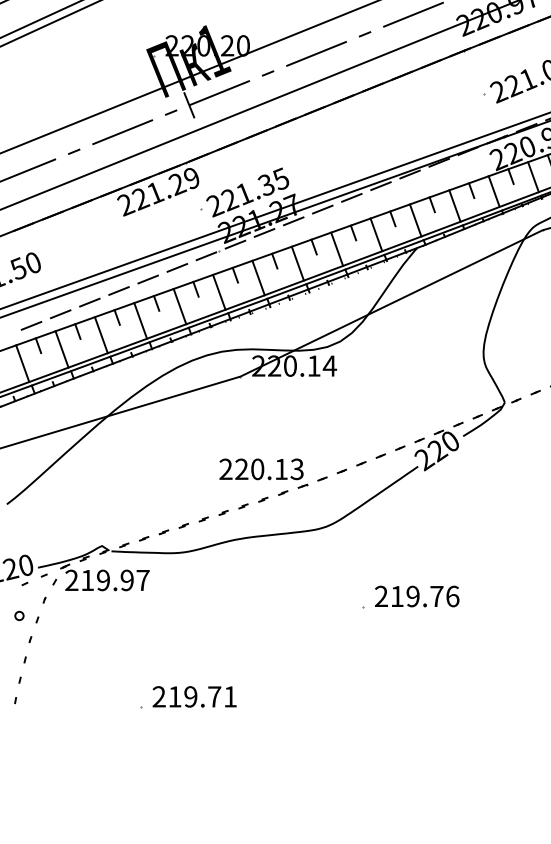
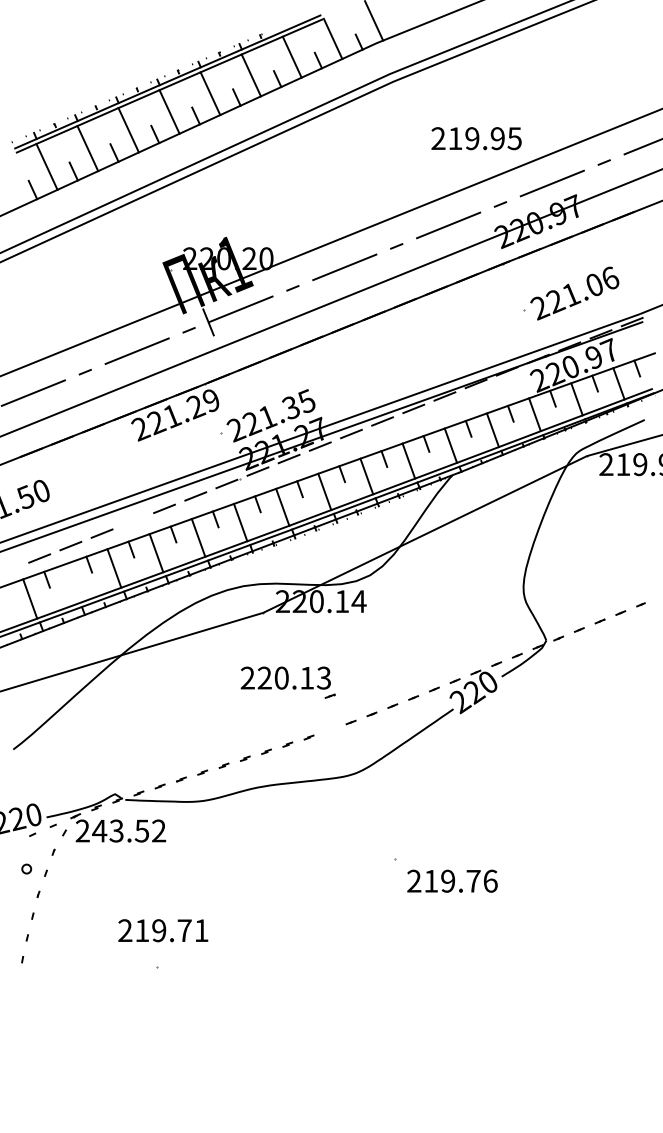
line: (119, 291) -> (133, 521), removed
line: (62, 349) -> (72, 583), removed
part: (263, 473) -> (287, 682), moved
text: (115, 579) -> (129, 830), 219.97 -> 243.52
text: (417, 595) -> (452, 880), moved
text: (194, 696) -> (163, 930), moved

